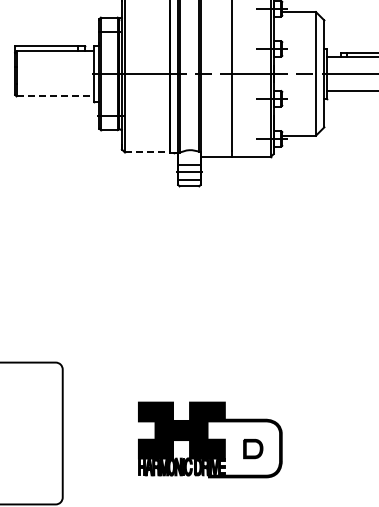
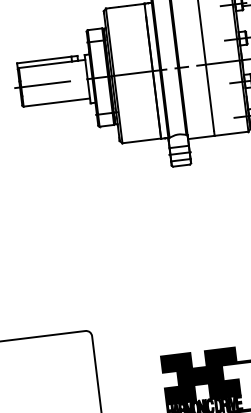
line: (41, 73) -> (42, 84), added
line: (55, 96) -> (57, 102), dashed -> solid
line: (147, 152) -> (142, 141), dashed -> solid

